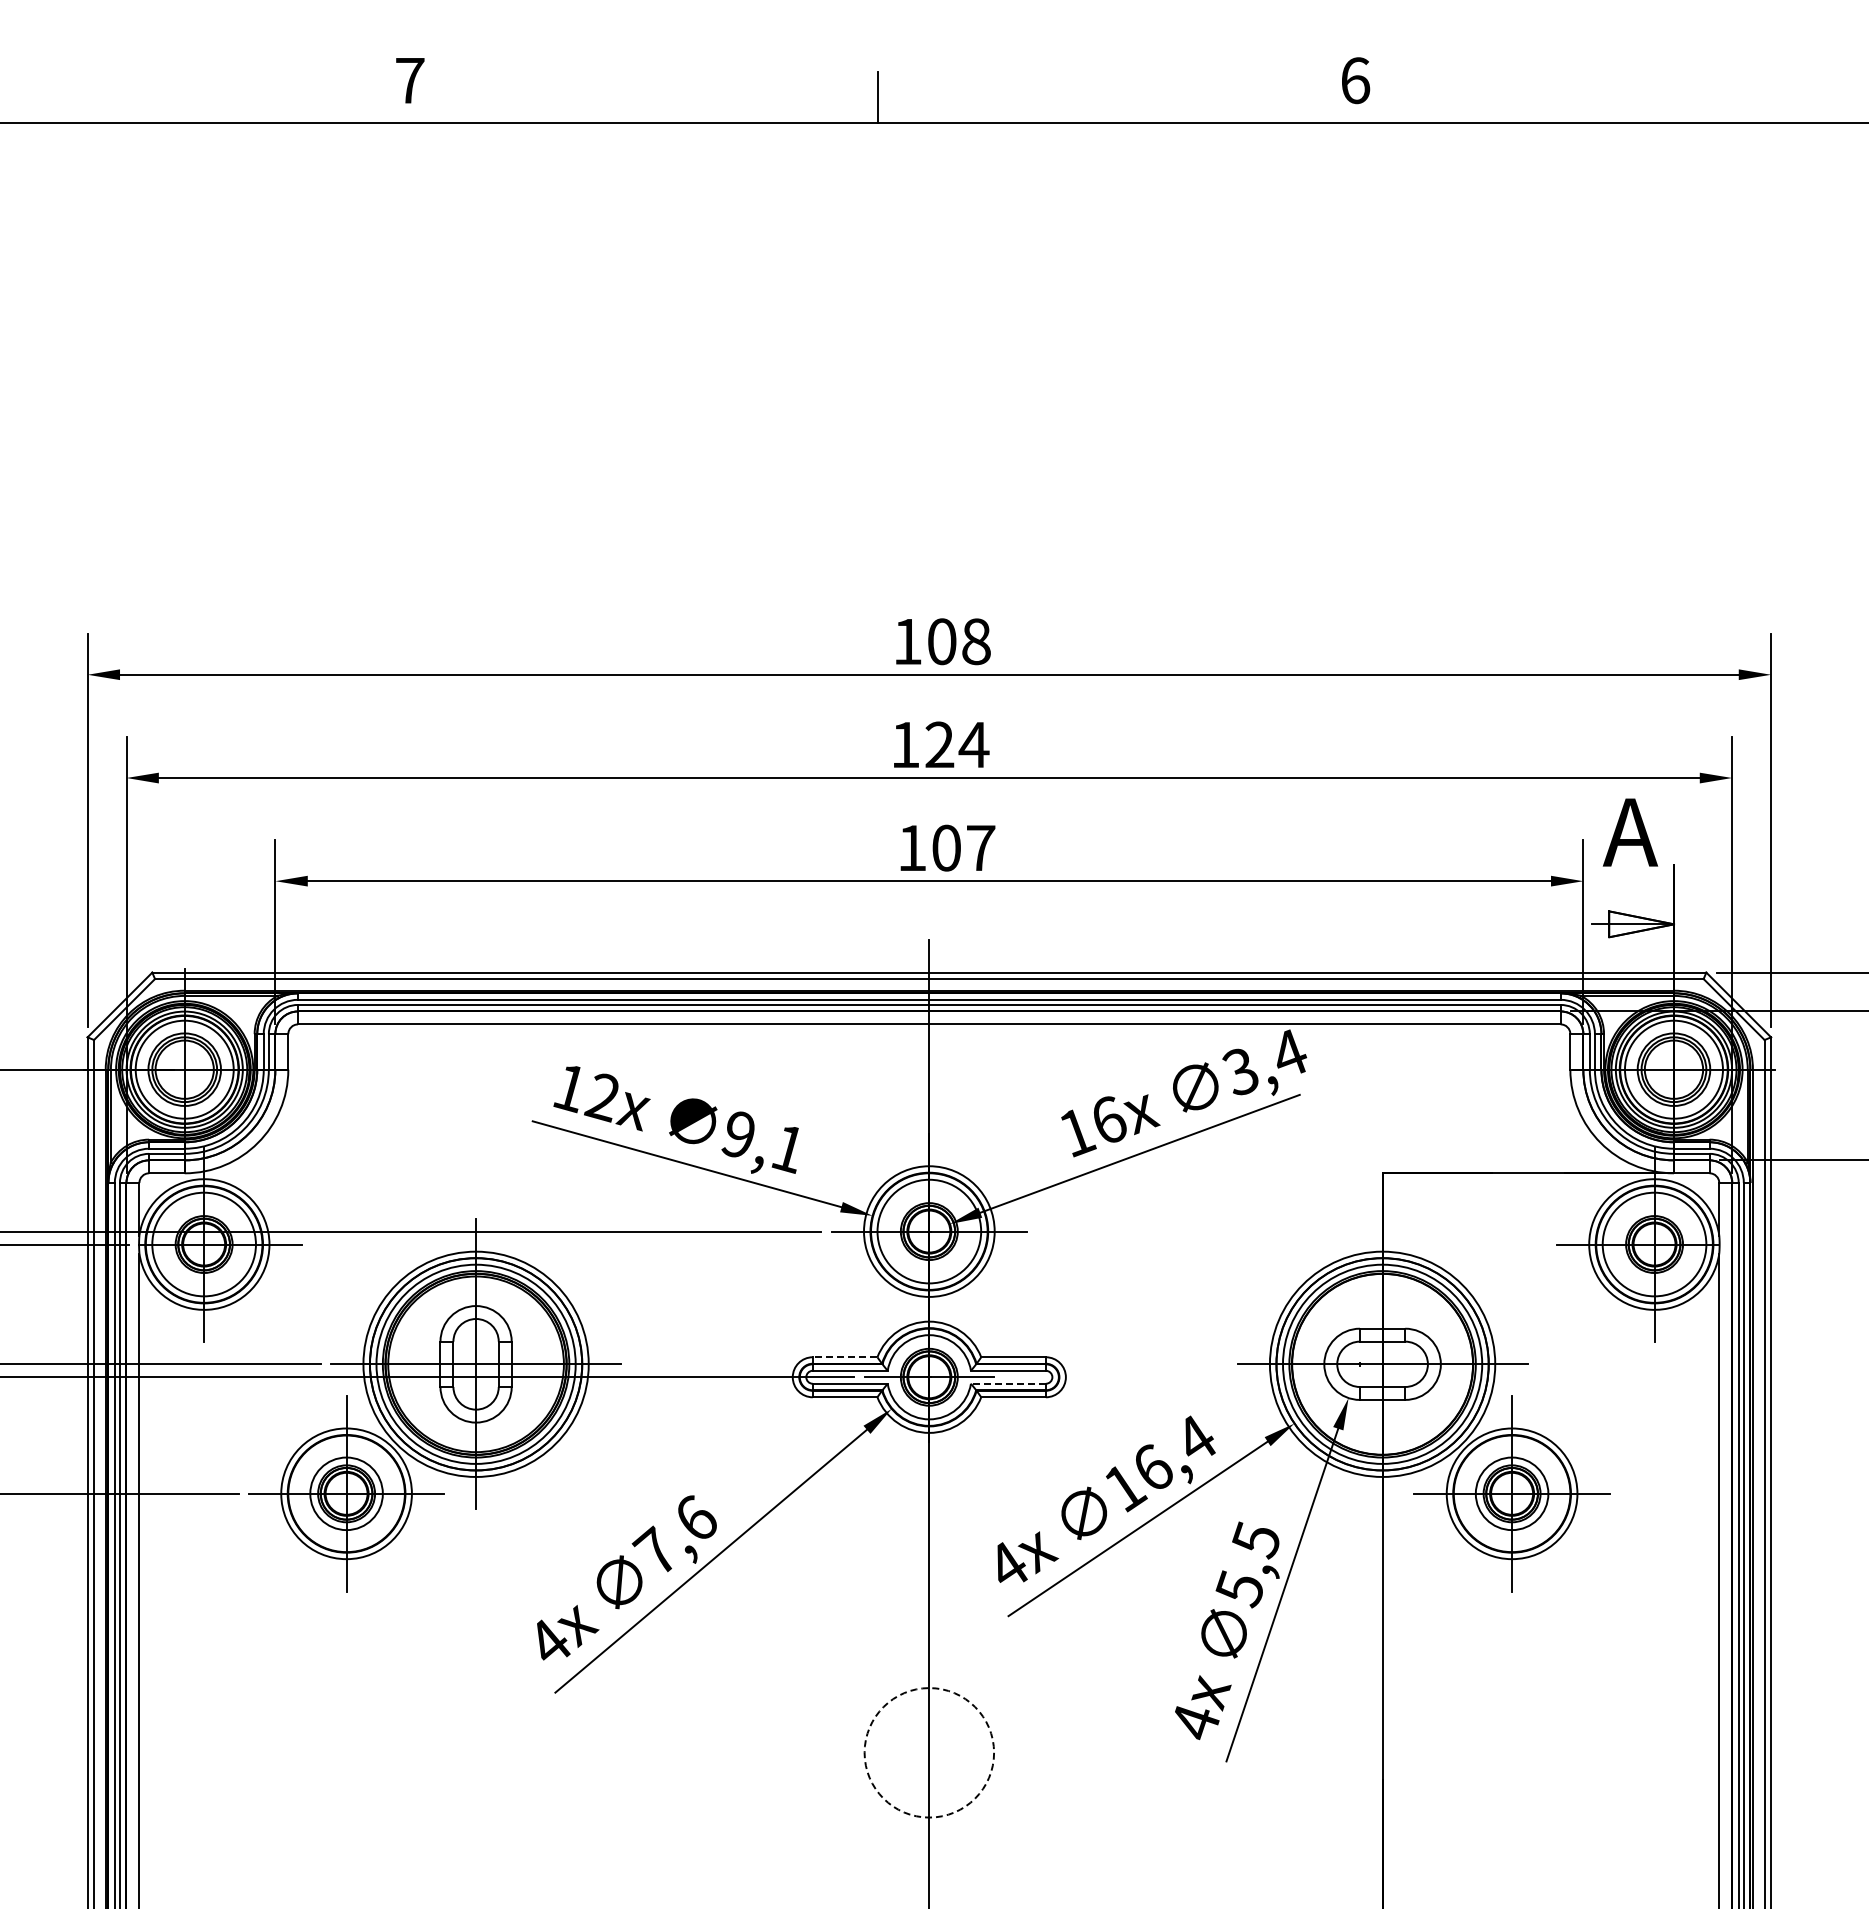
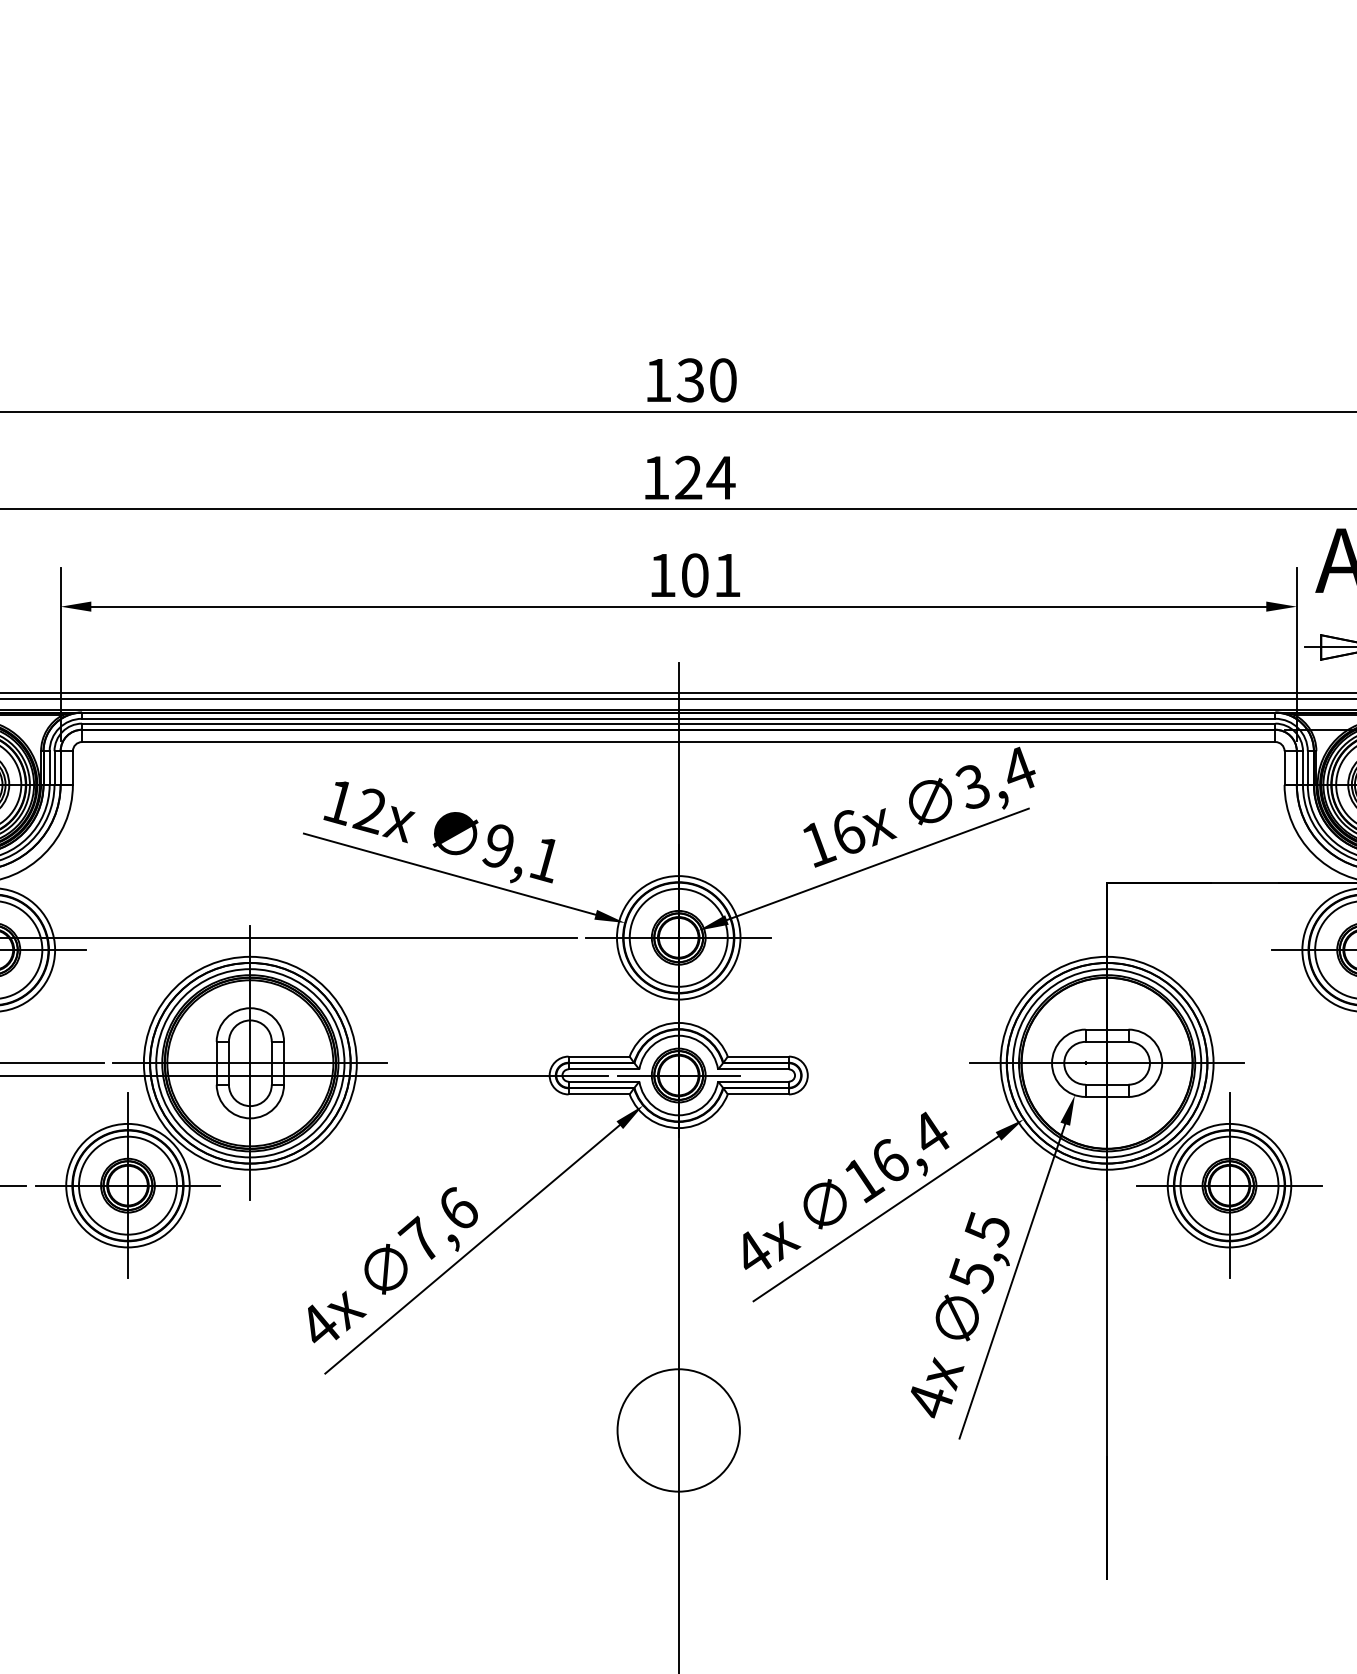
text: (958, 641) -> (706, 380), 108 -> 130
text: (981, 847) -> (728, 574), 107 -> 101
line: (844, 1357) -> (598, 1056), dashed -> solid
line: (1007, 1383) -> (752, 1081), dashed -> solid
circle: (346, 1493) -> (127, 1185), size x1.43
circle: (1511, 1493) -> (1228, 1185), size x1.43
circle: (929, 1752) -> (678, 1430), dashed -> solid

